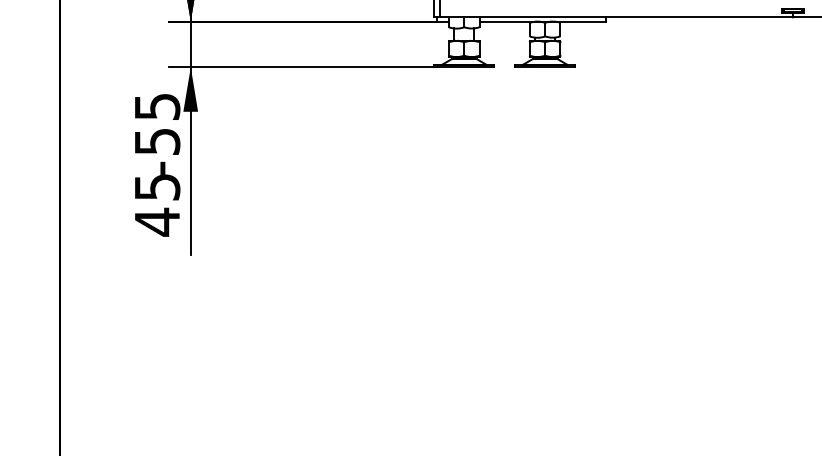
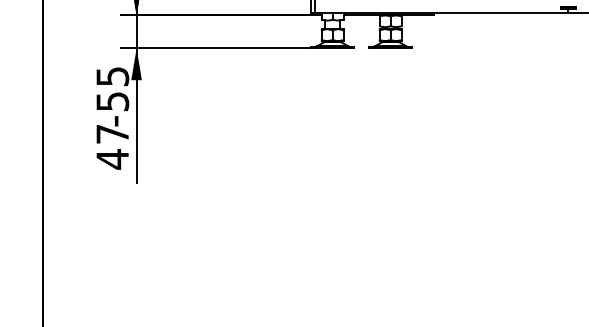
text: (157, 187) -> (112, 134), 45 -> 47

